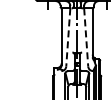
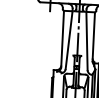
line: (68, 37) -> (69, 40), dashed -> solid
line: (86, 37) -> (87, 41), dashed -> solid

